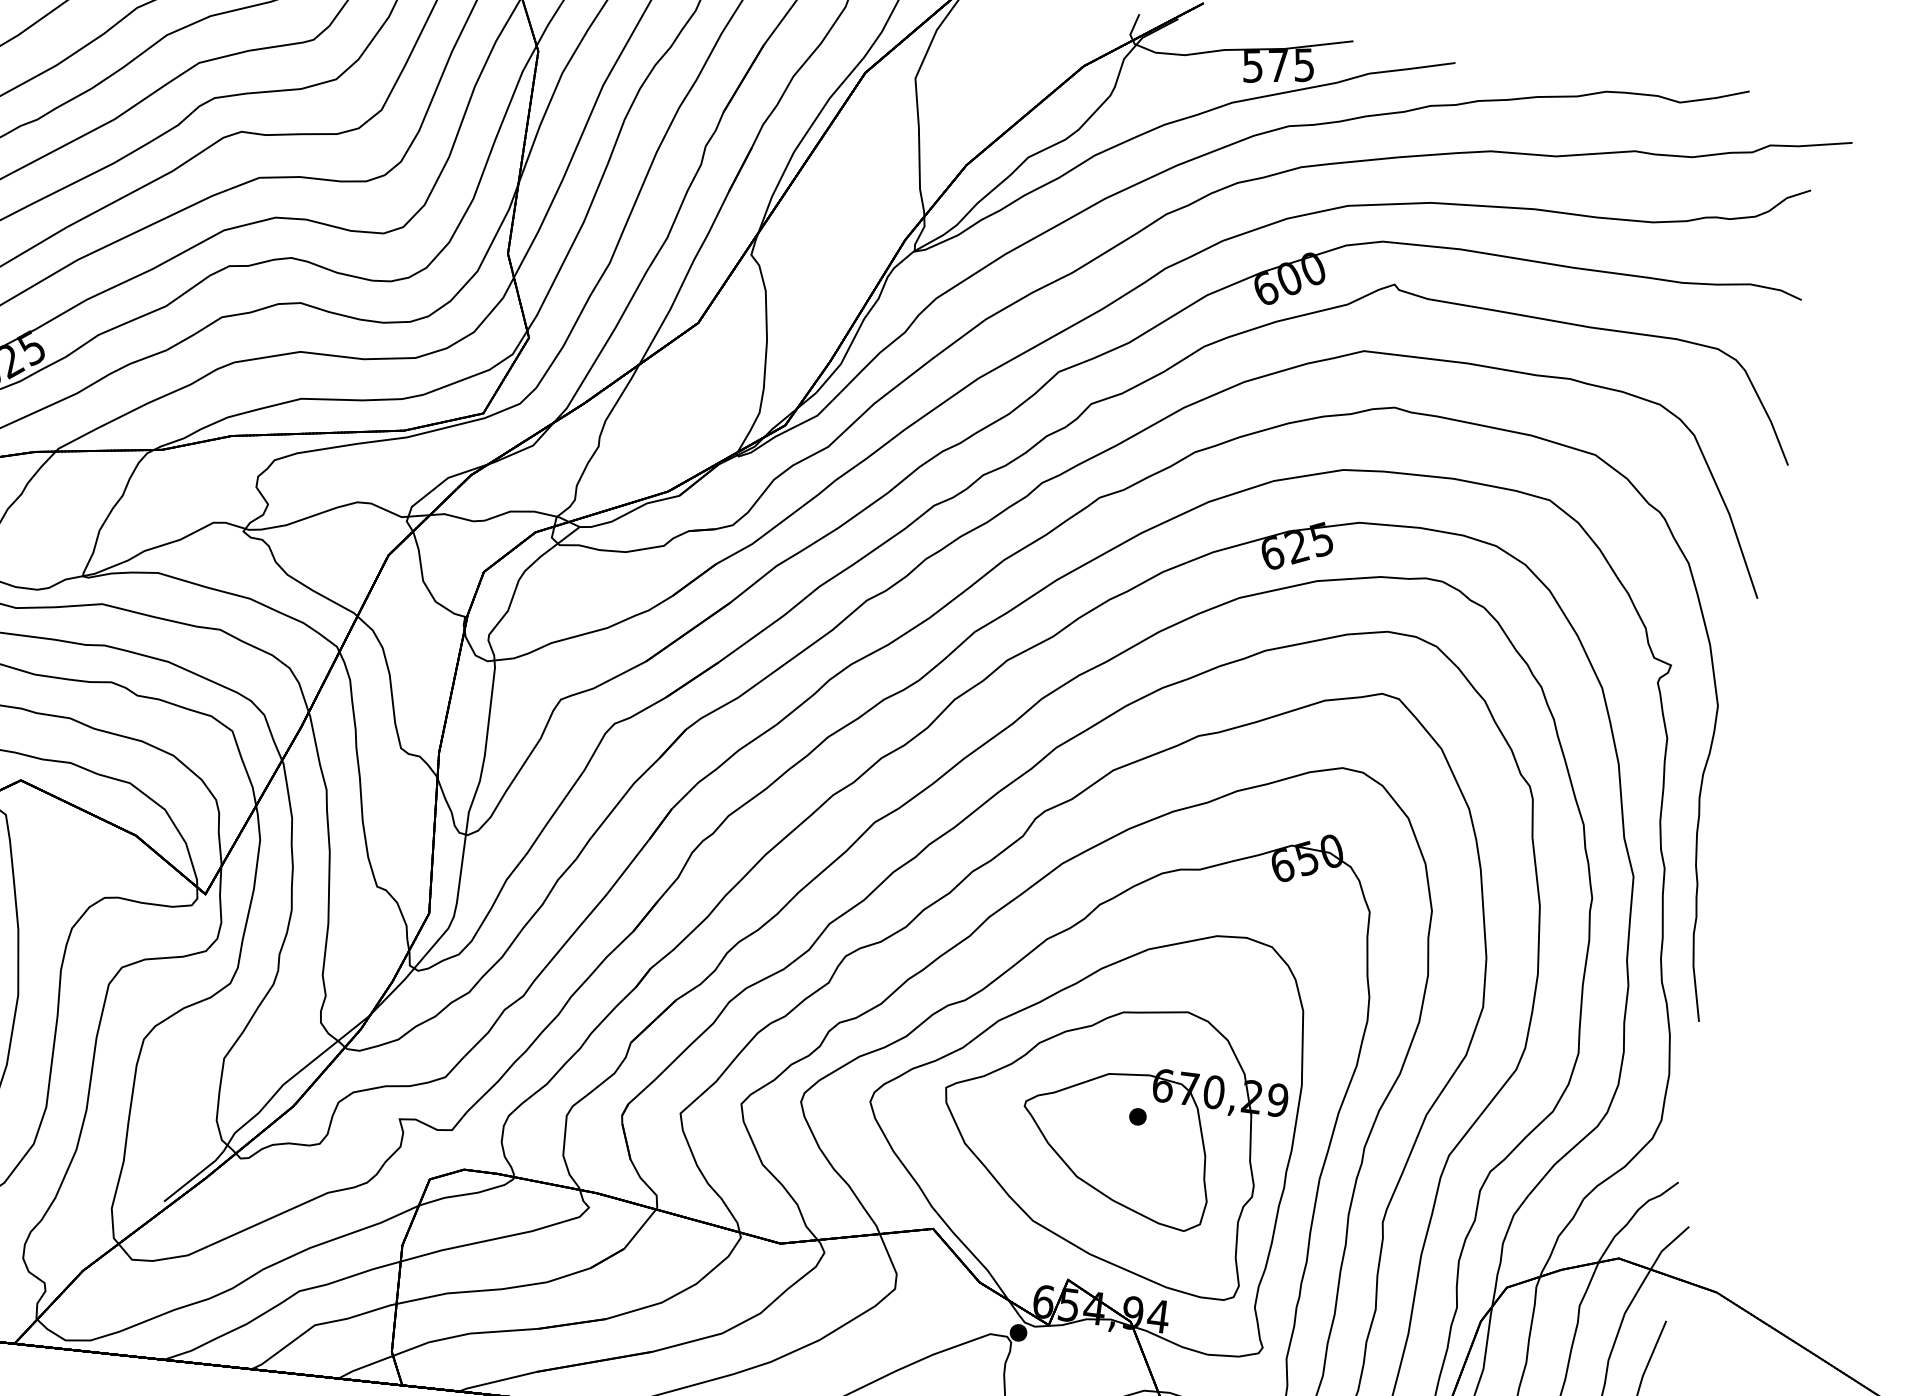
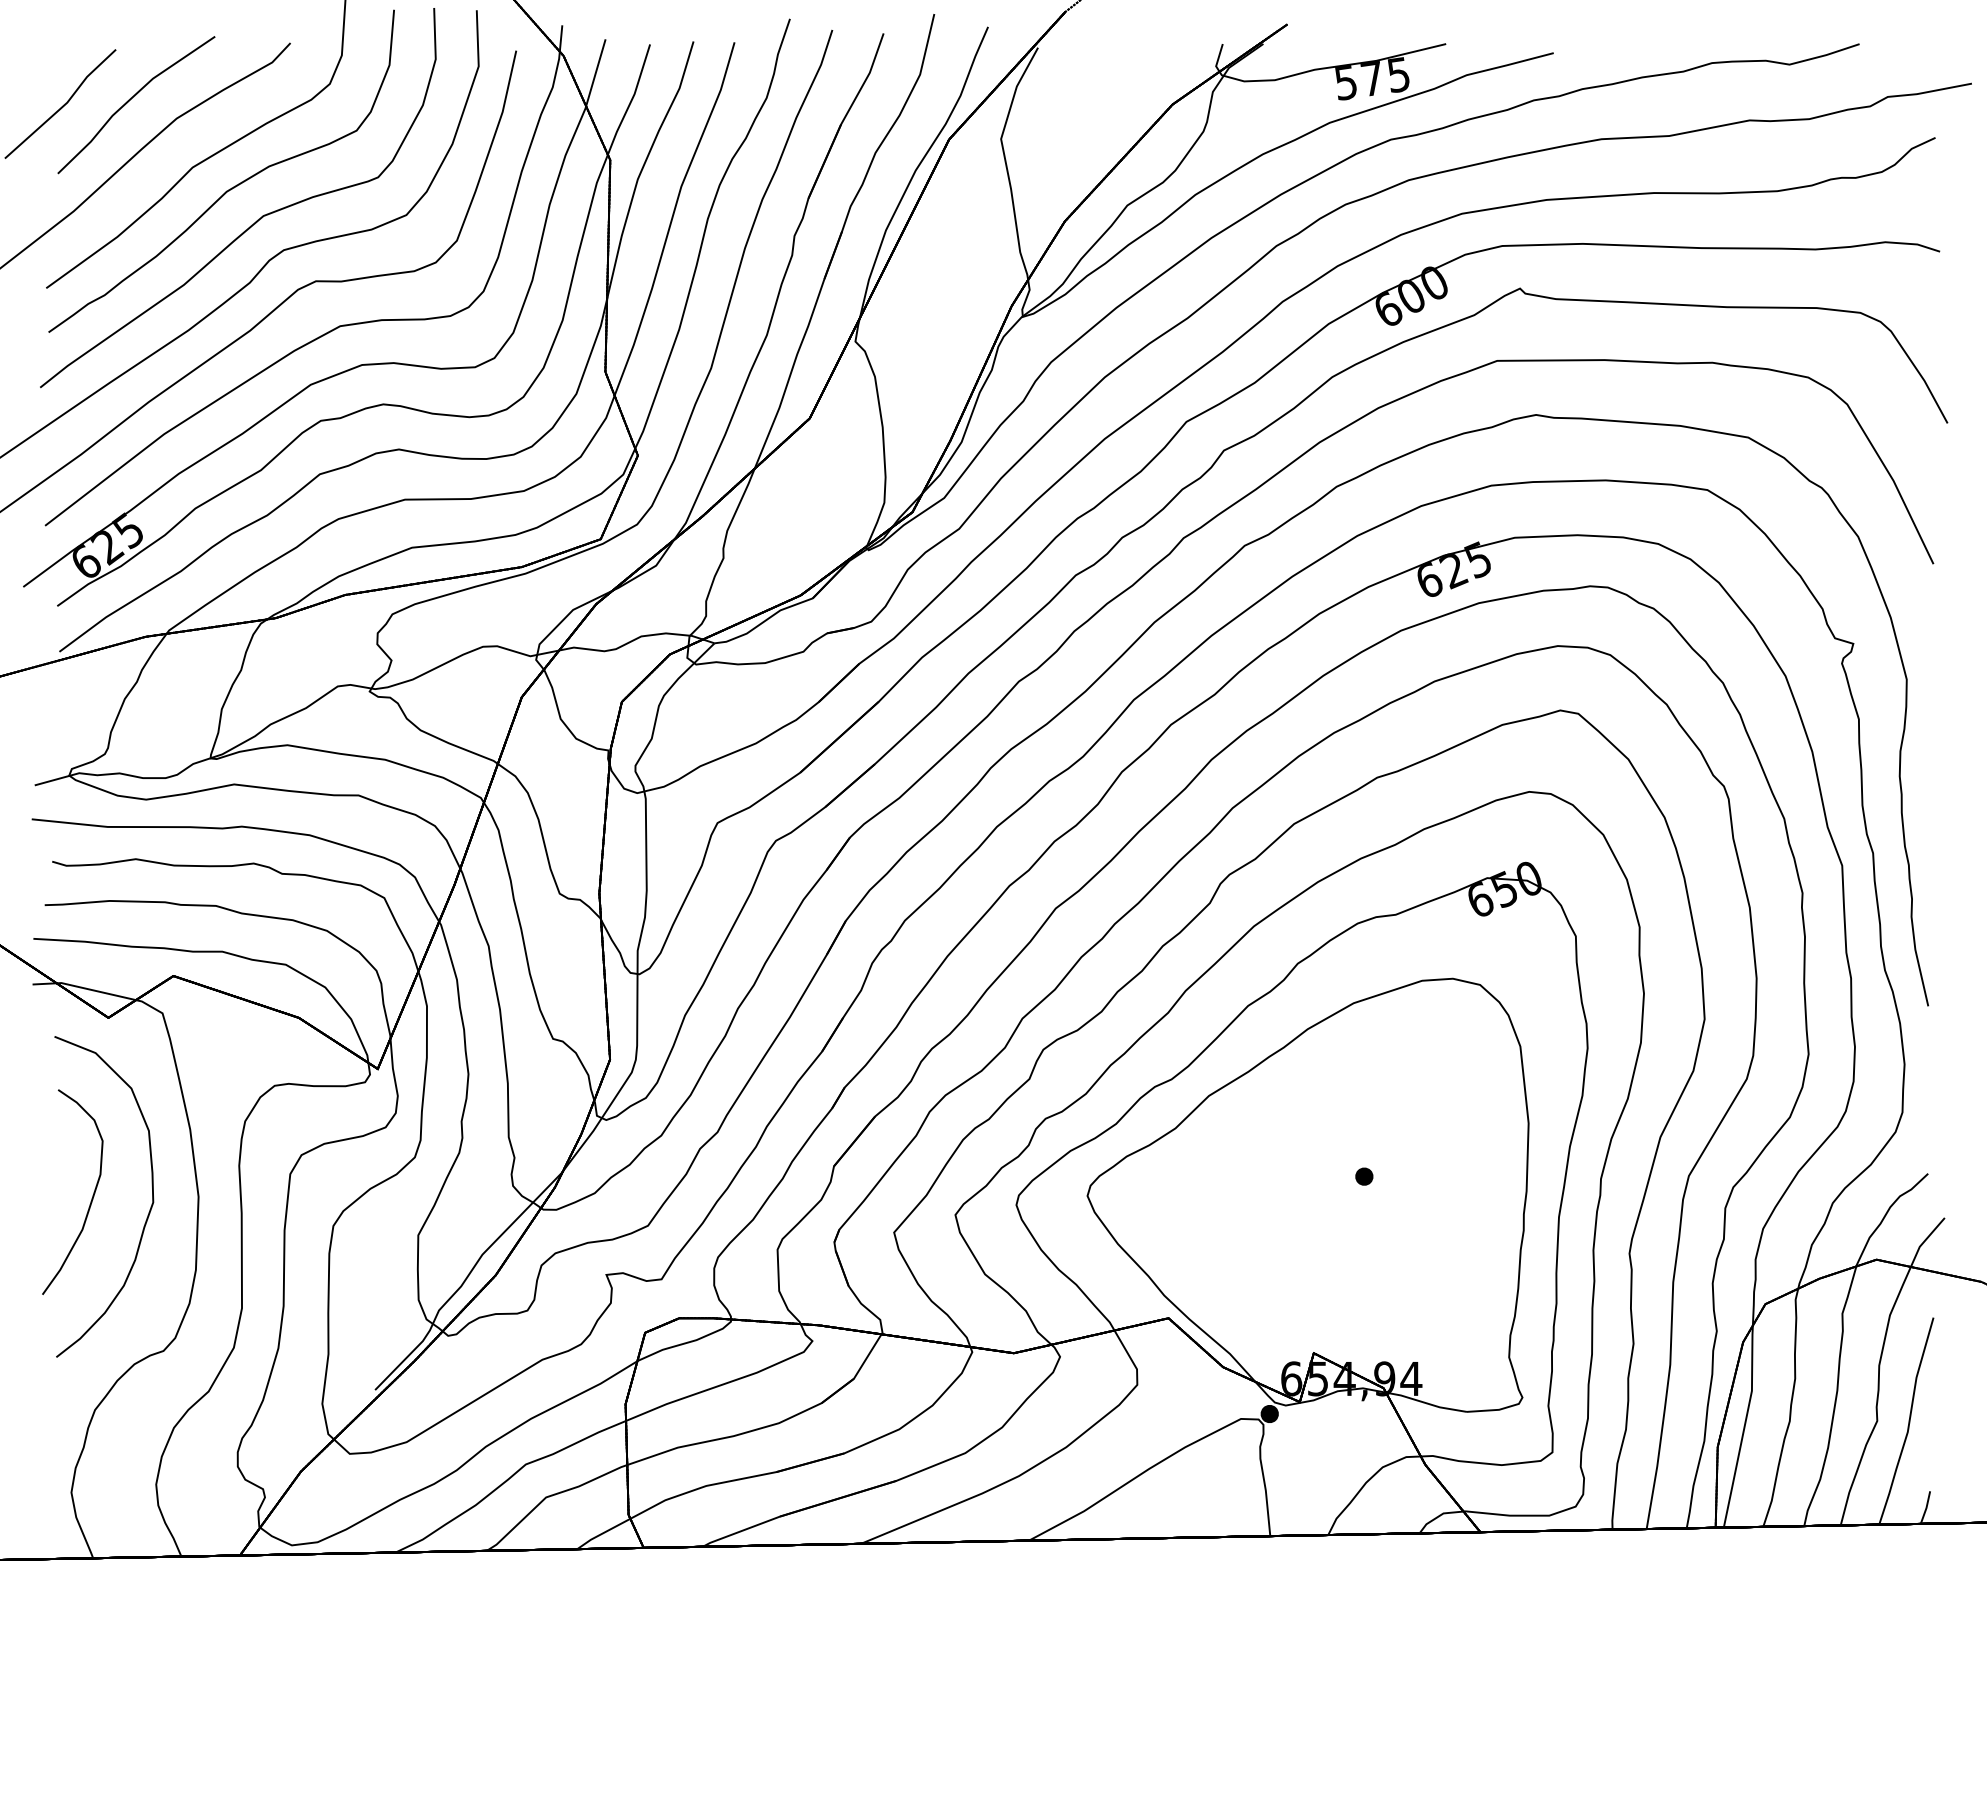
part: (1110, 1143) -> (1339, 1207), removed

